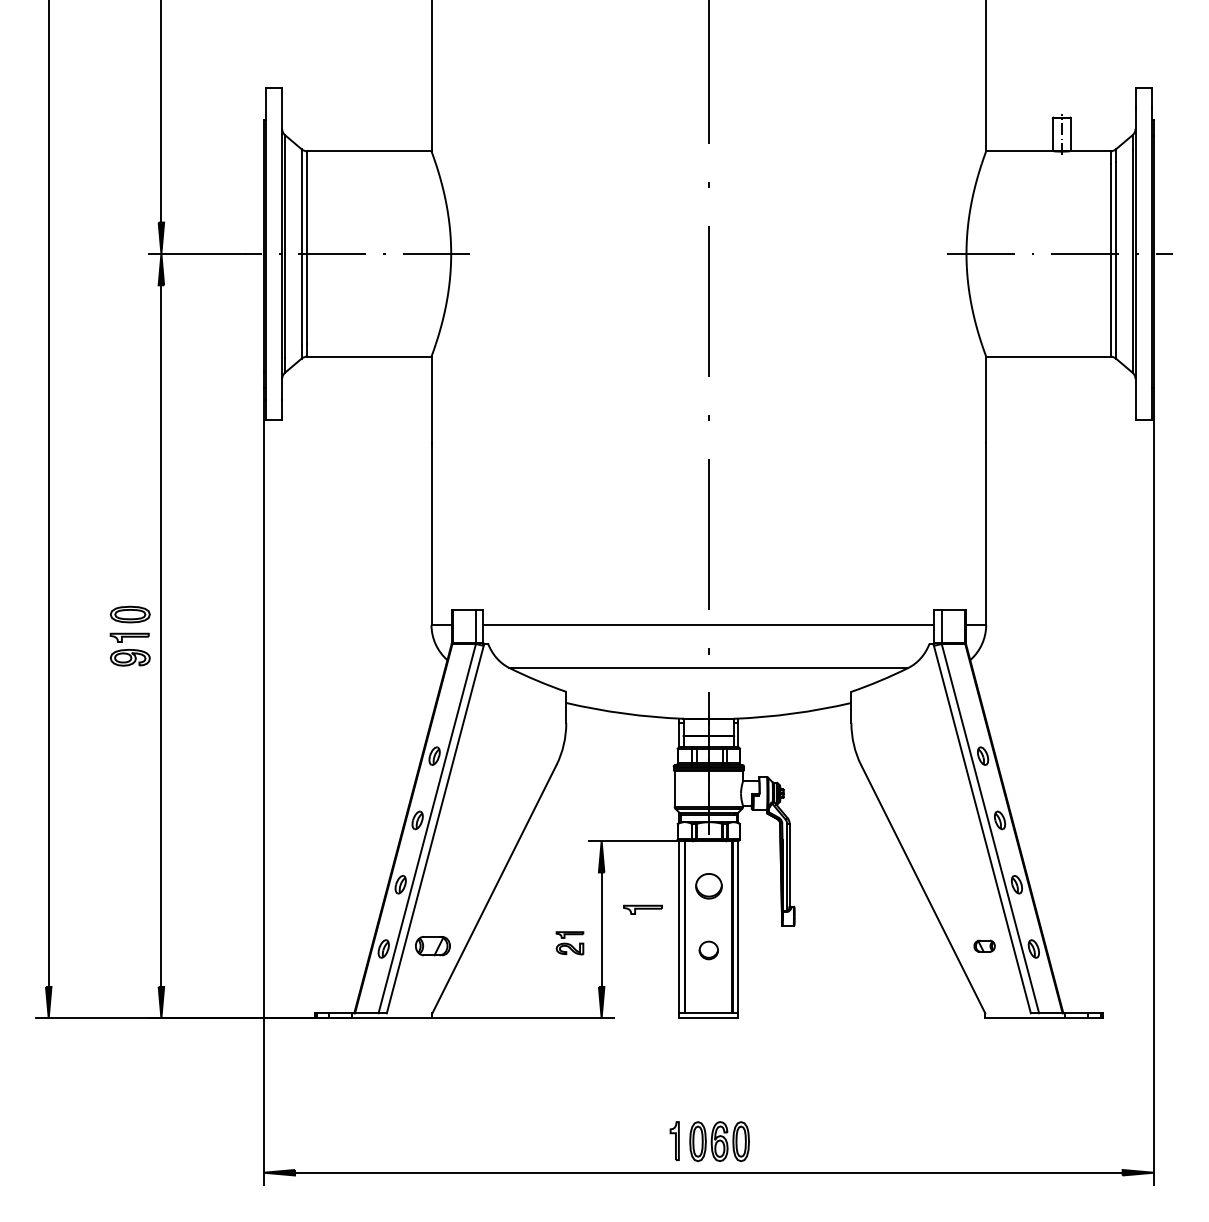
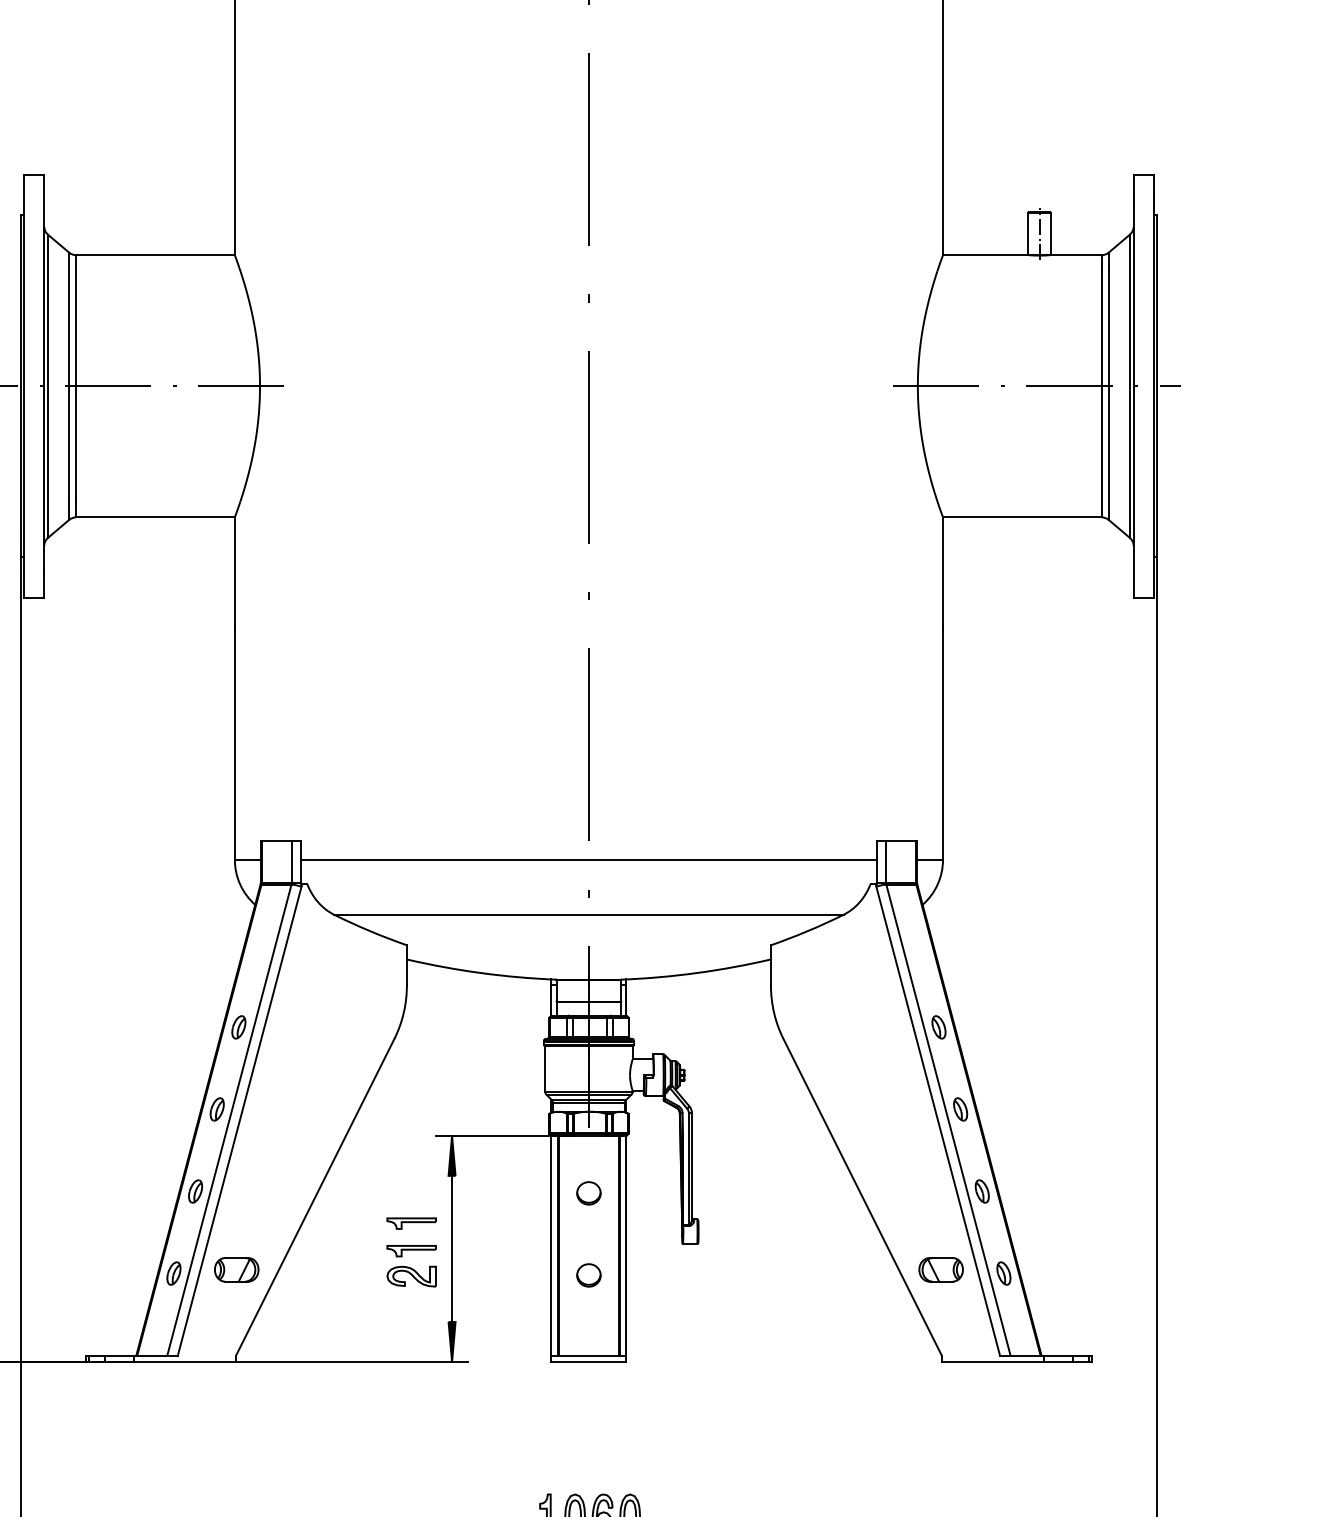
part: (708, 885) -> (588, 1192), size x0.71
part: (642, 909) -> (411, 1223), moved
part: (569, 943) -> (411, 1266), size x1.43
part: (984, 946) -> (940, 1270), size x1.67

